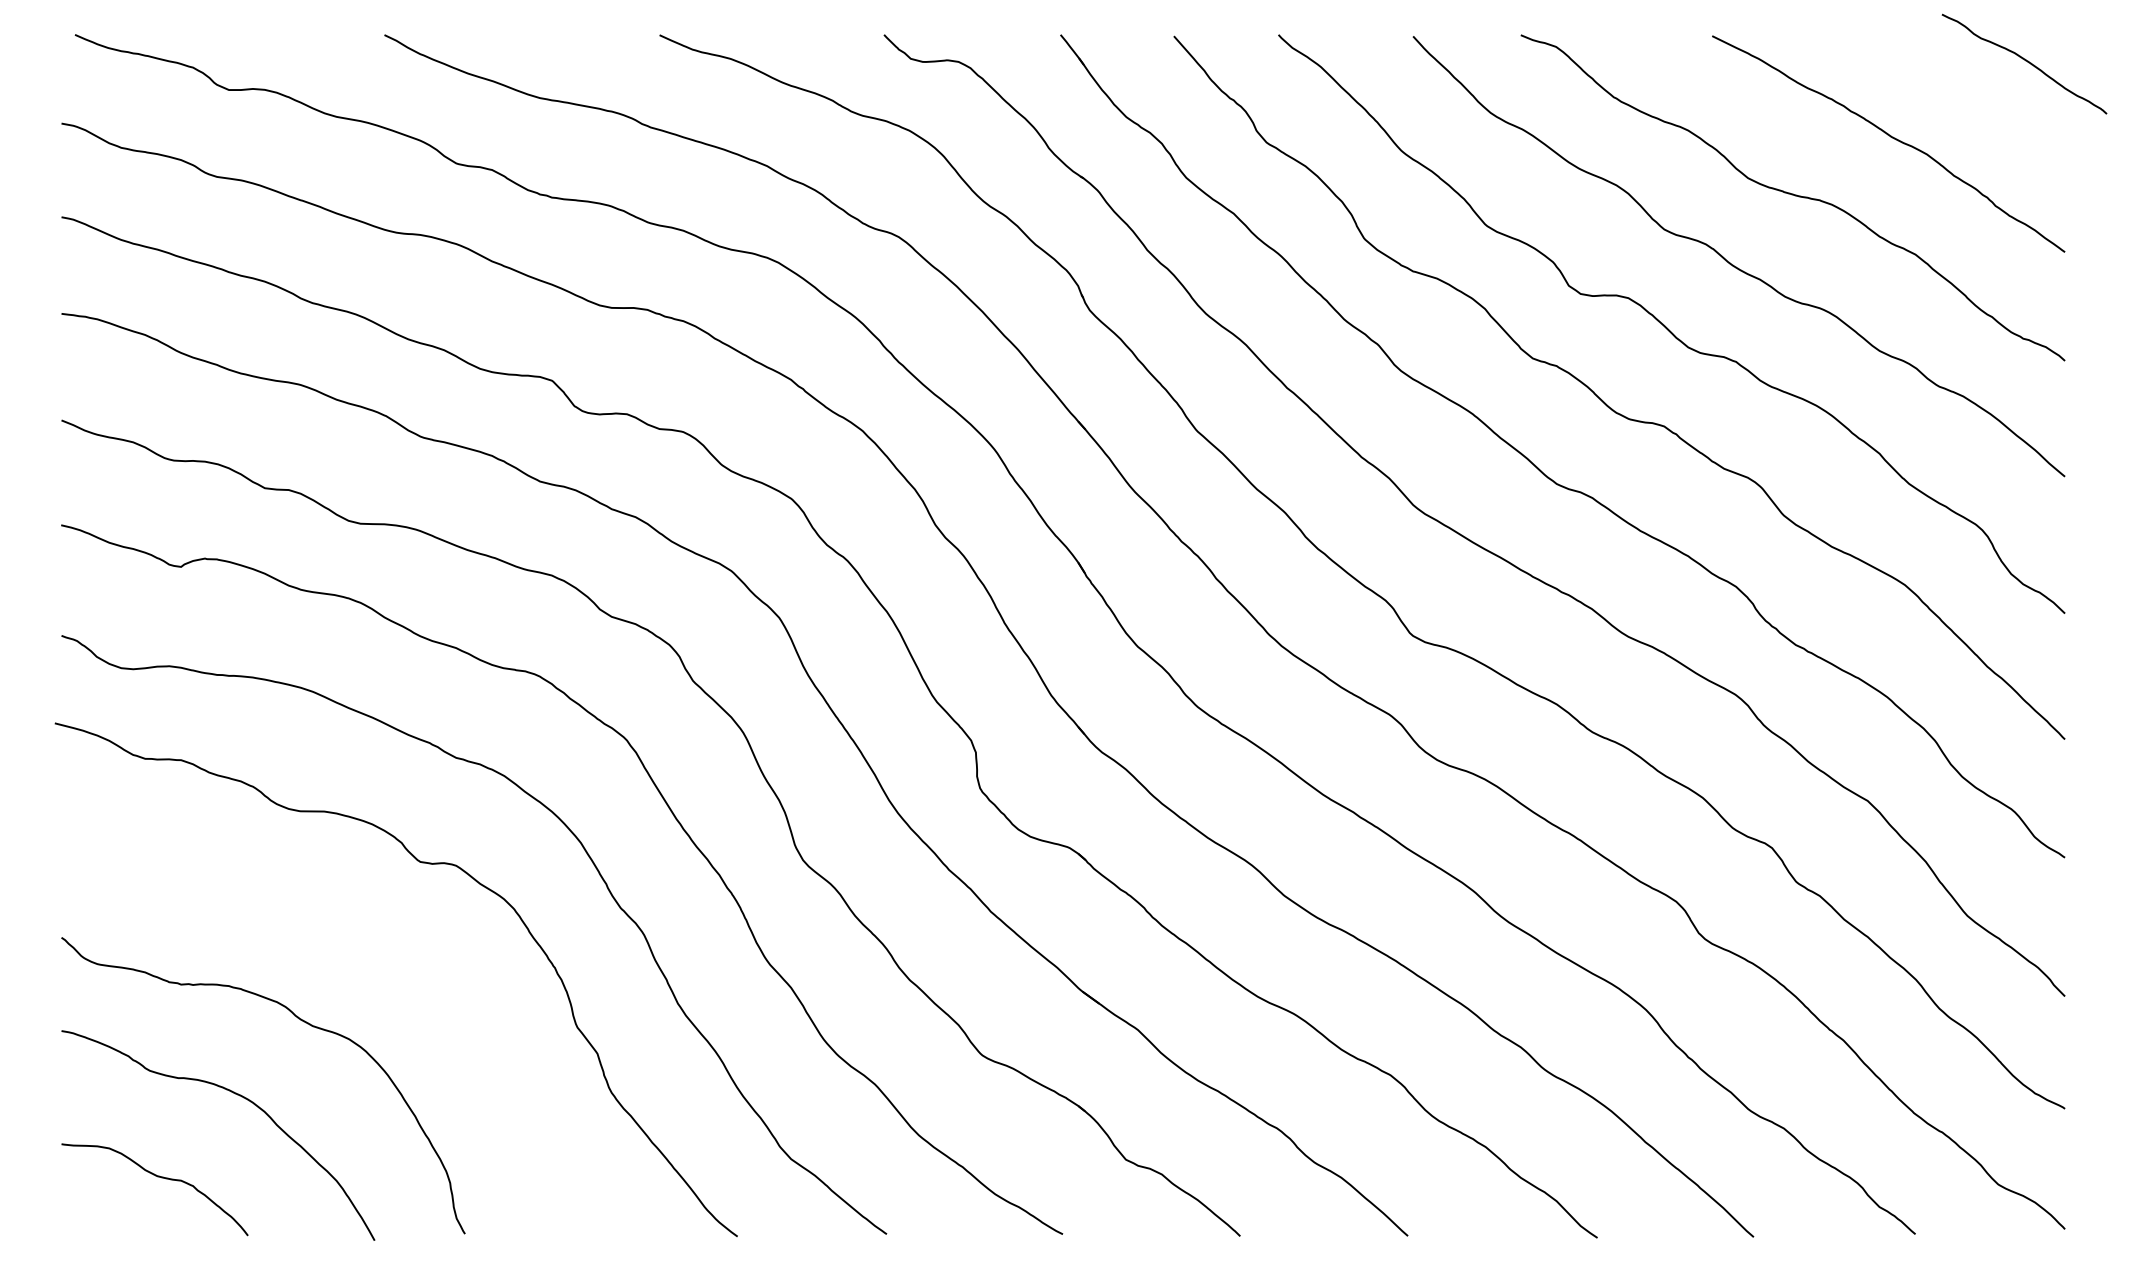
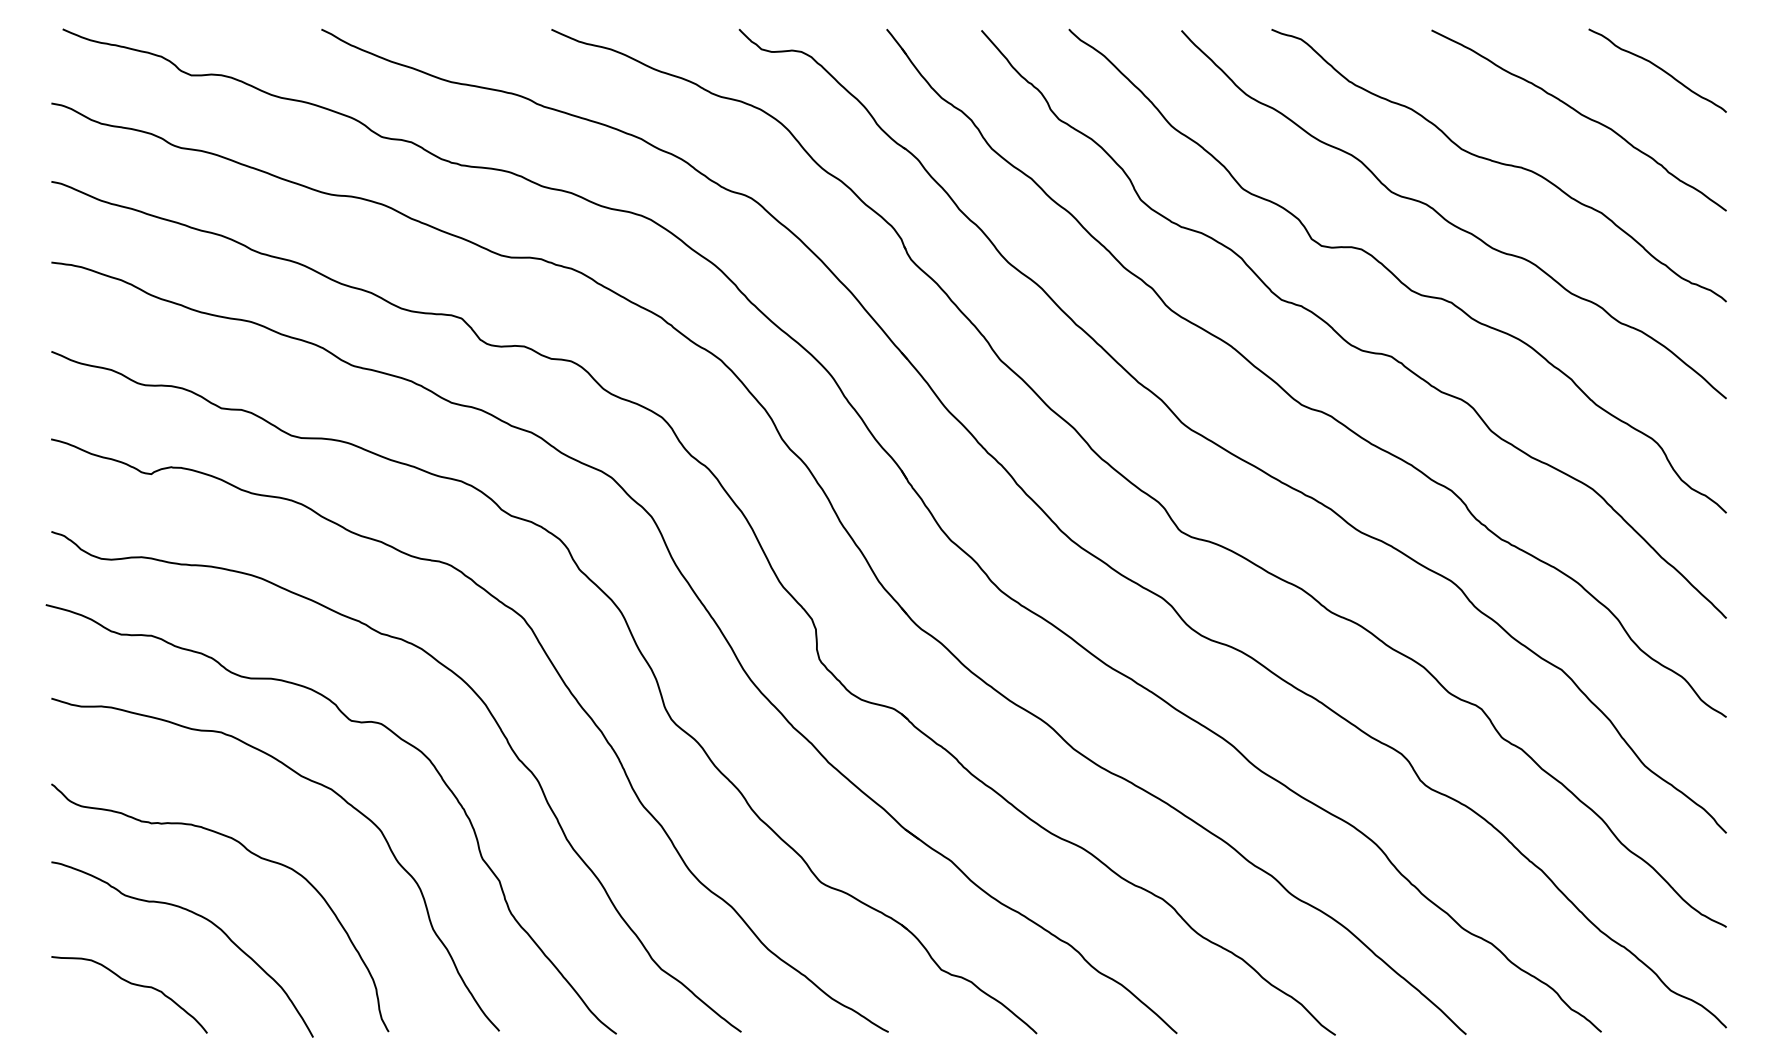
curve: (2025, 61) -> (1658, 68), moved
curve: (373, 935) -> (312, 782), added

